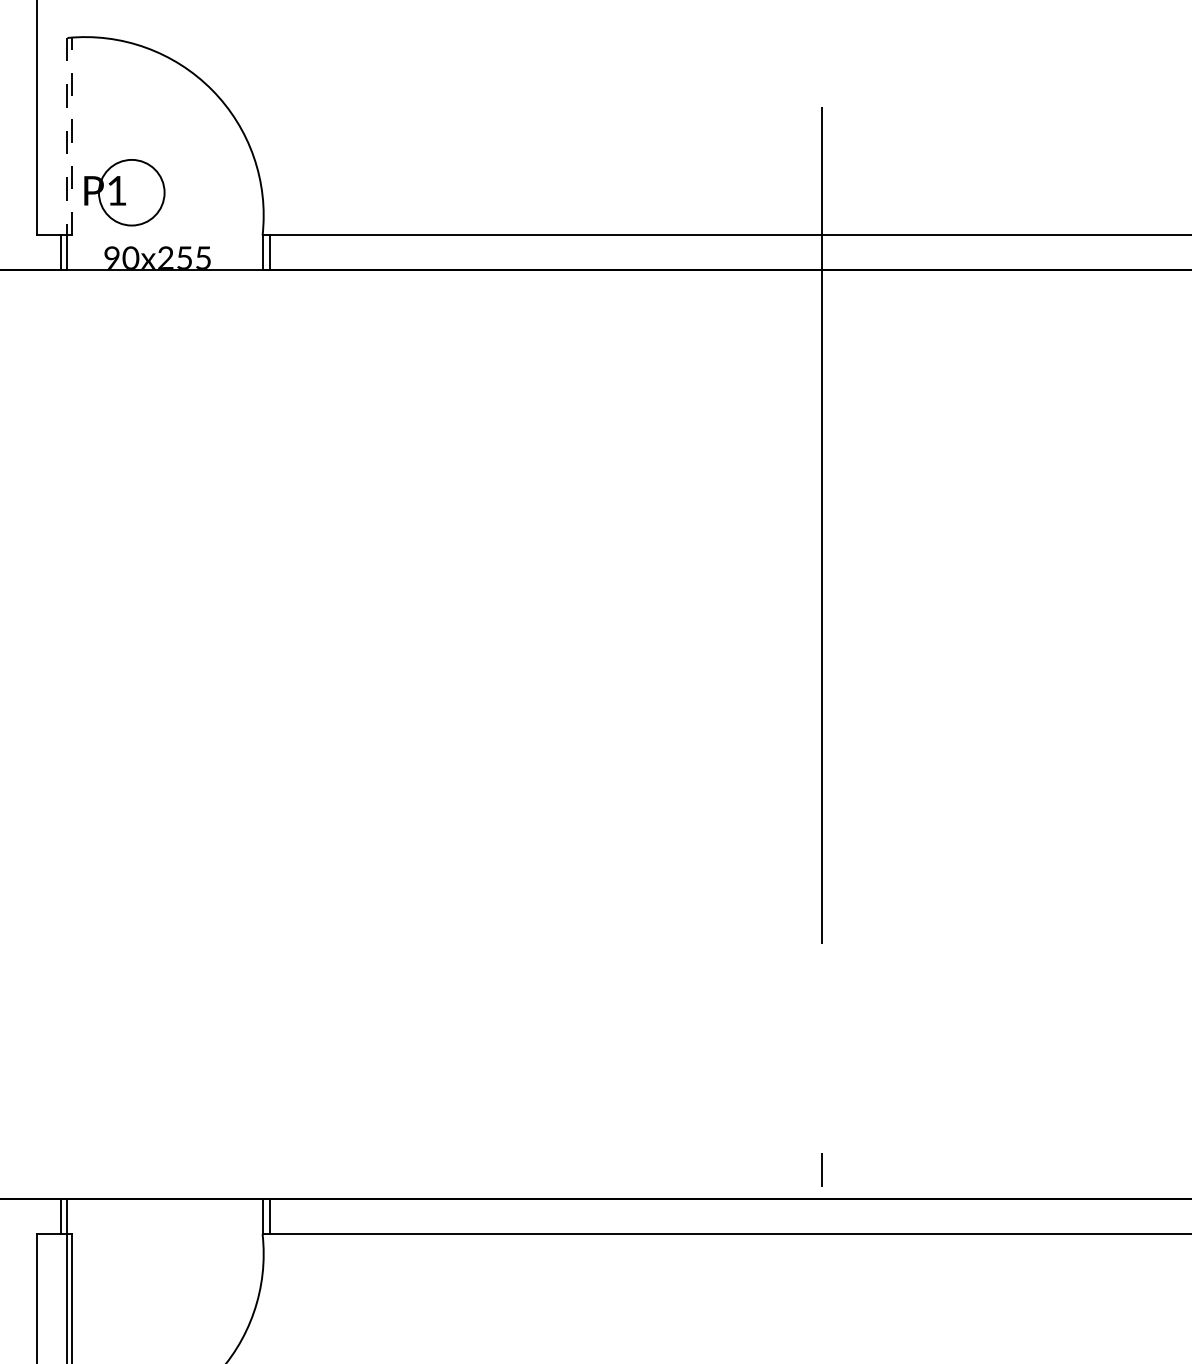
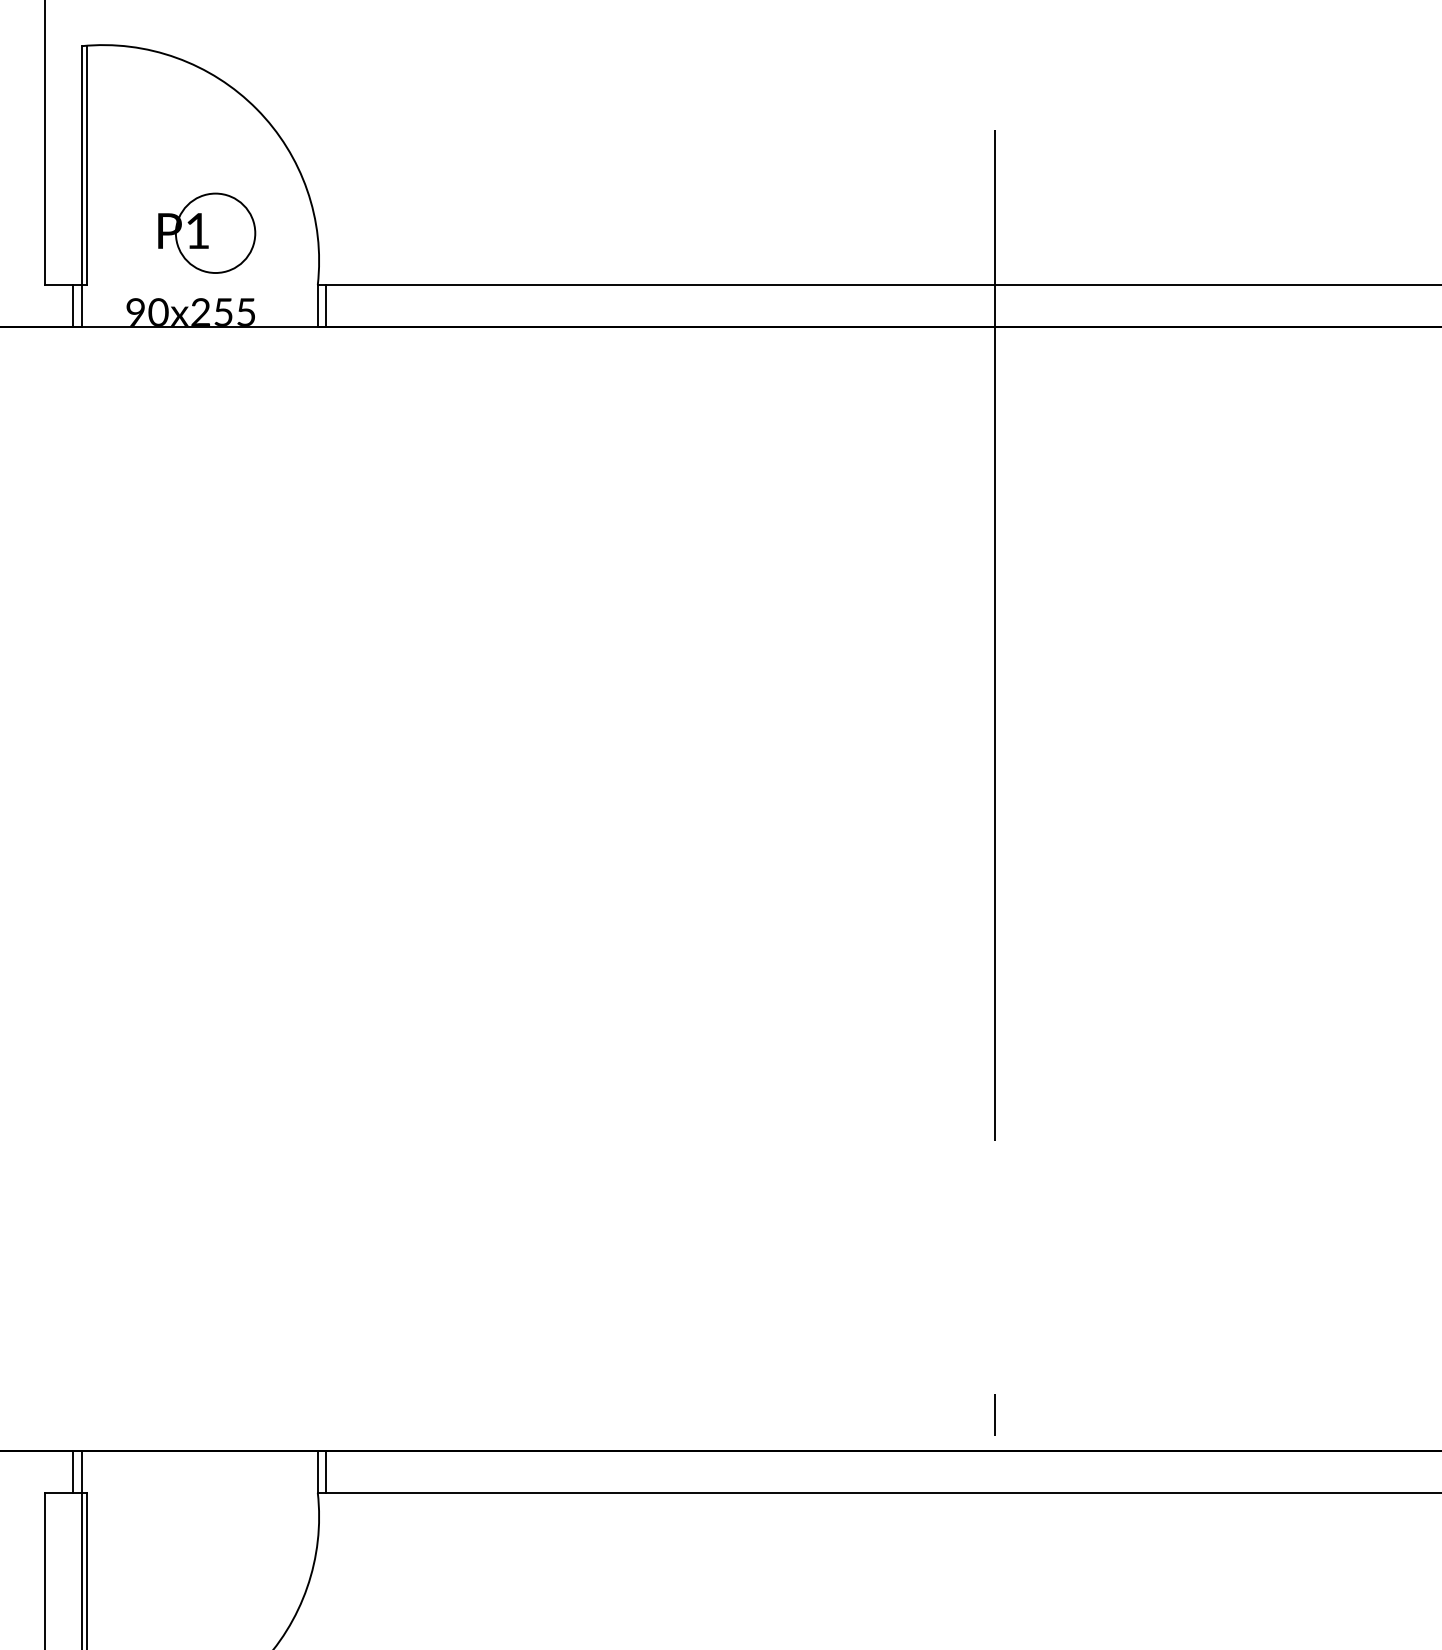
line: (72, 136) -> (87, 165), dashed -> solid
line: (67, 137) -> (81, 166), dashed -> solid
part: (125, 192) -> (207, 232), moved

